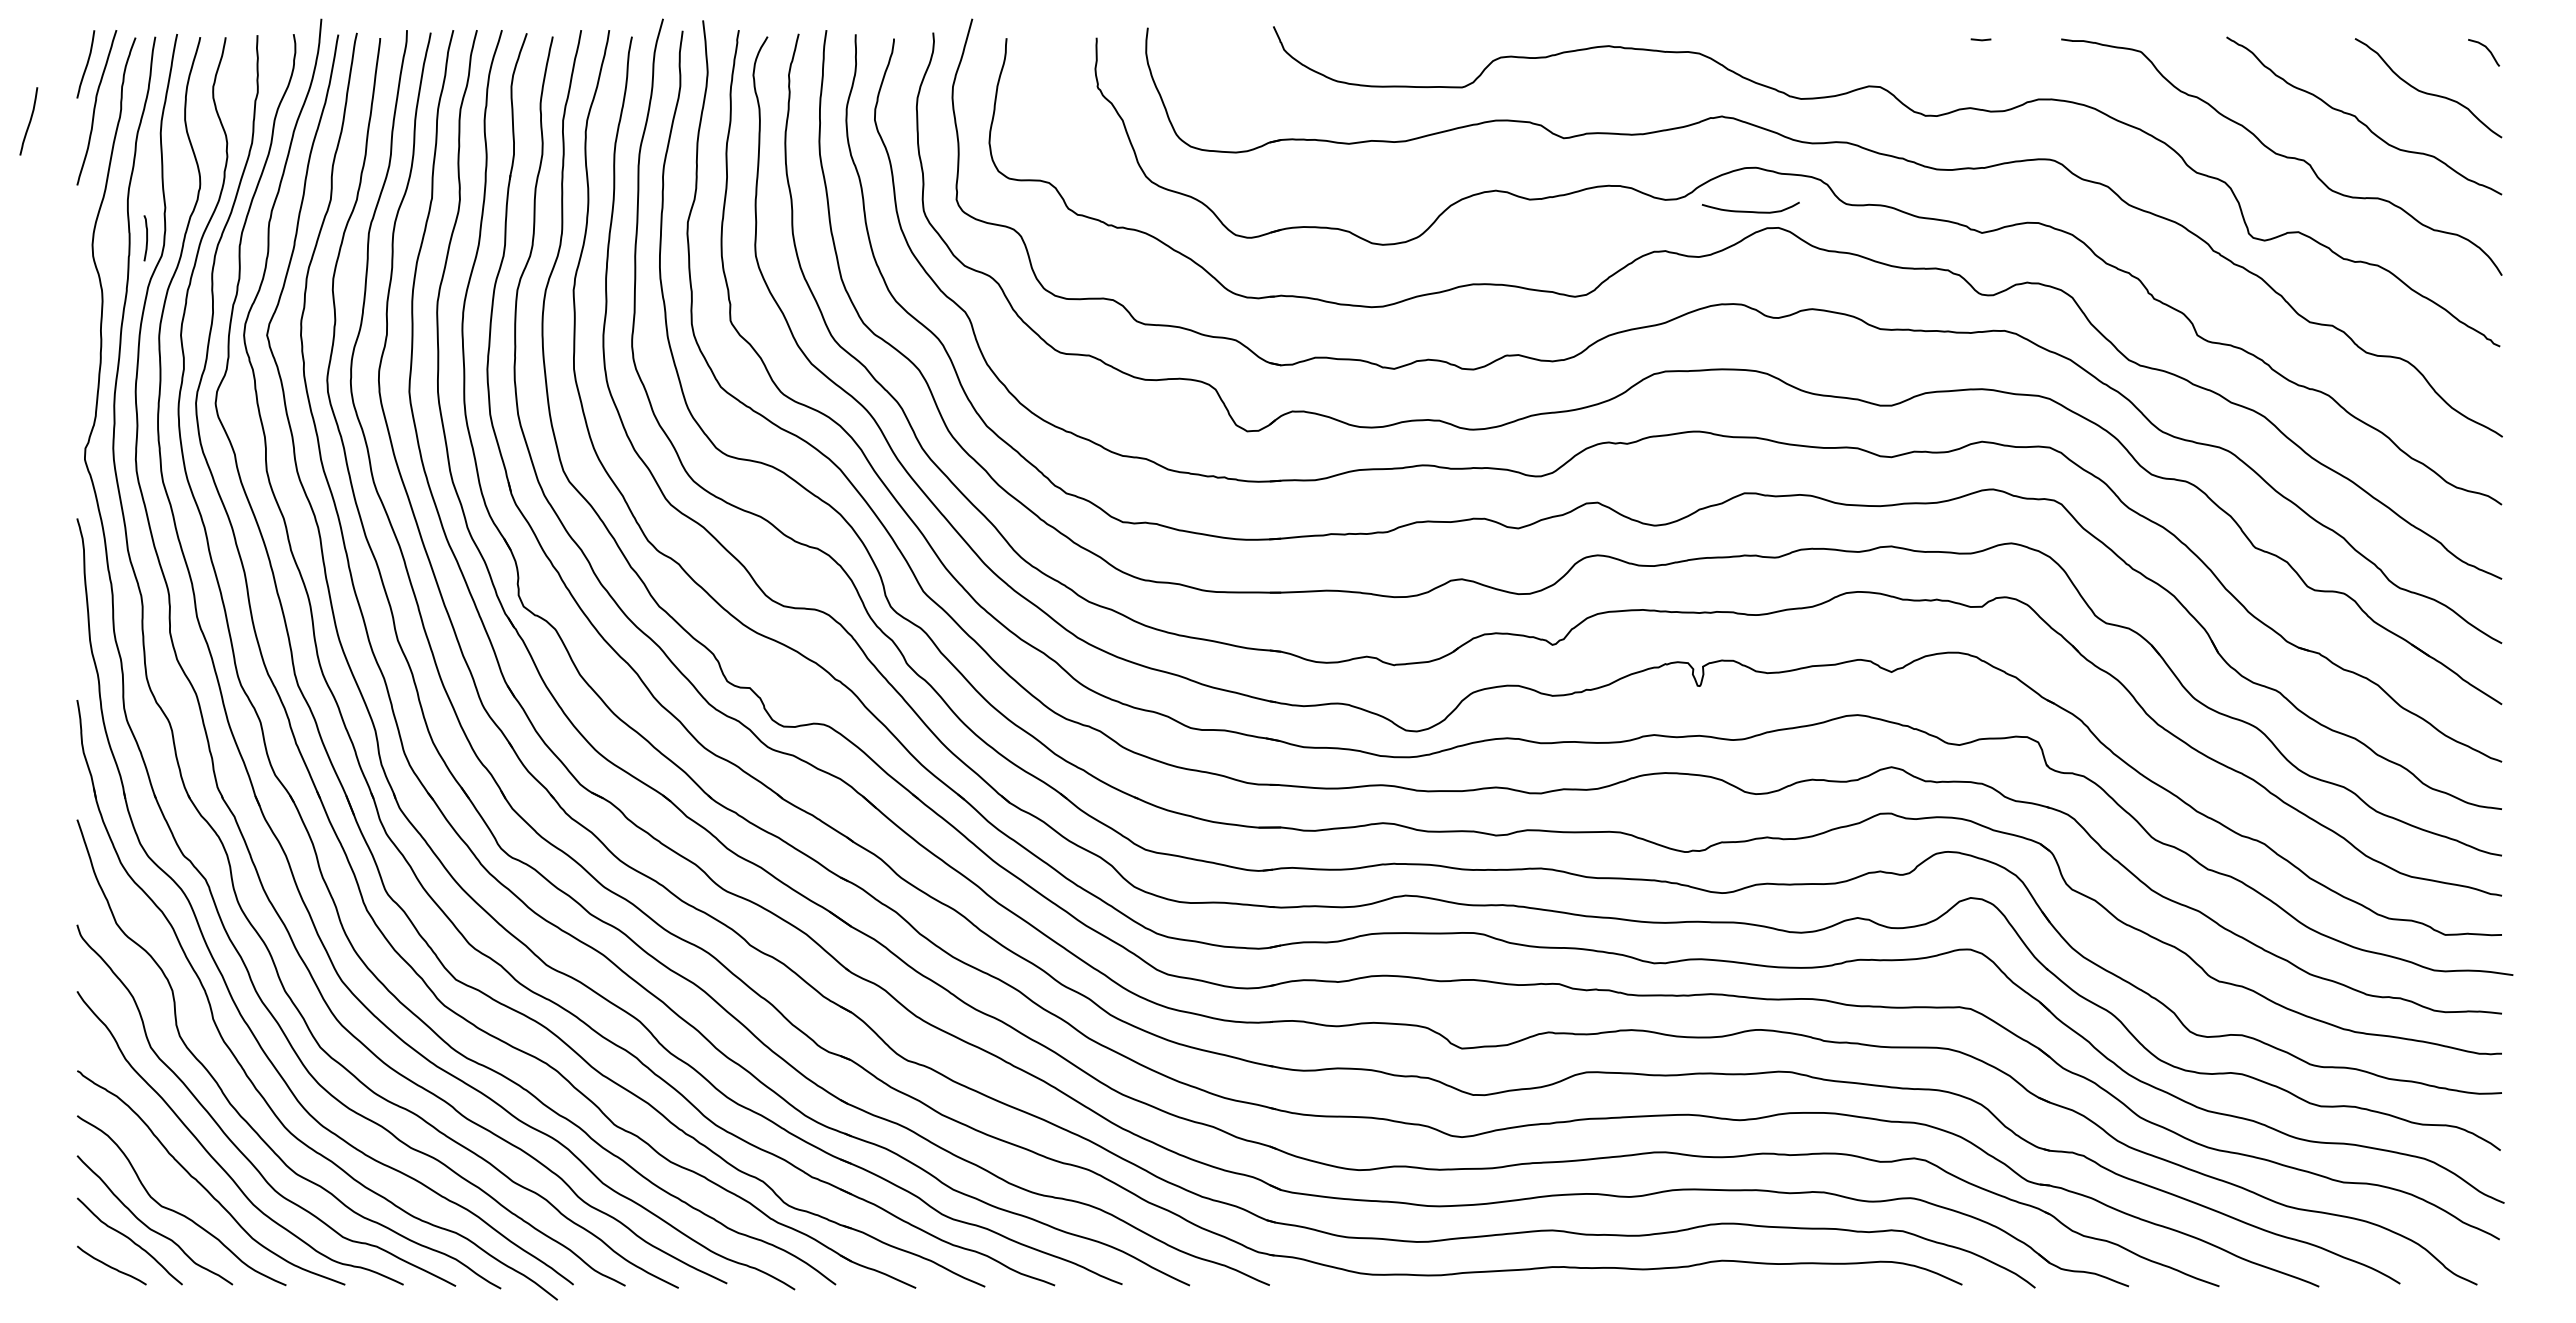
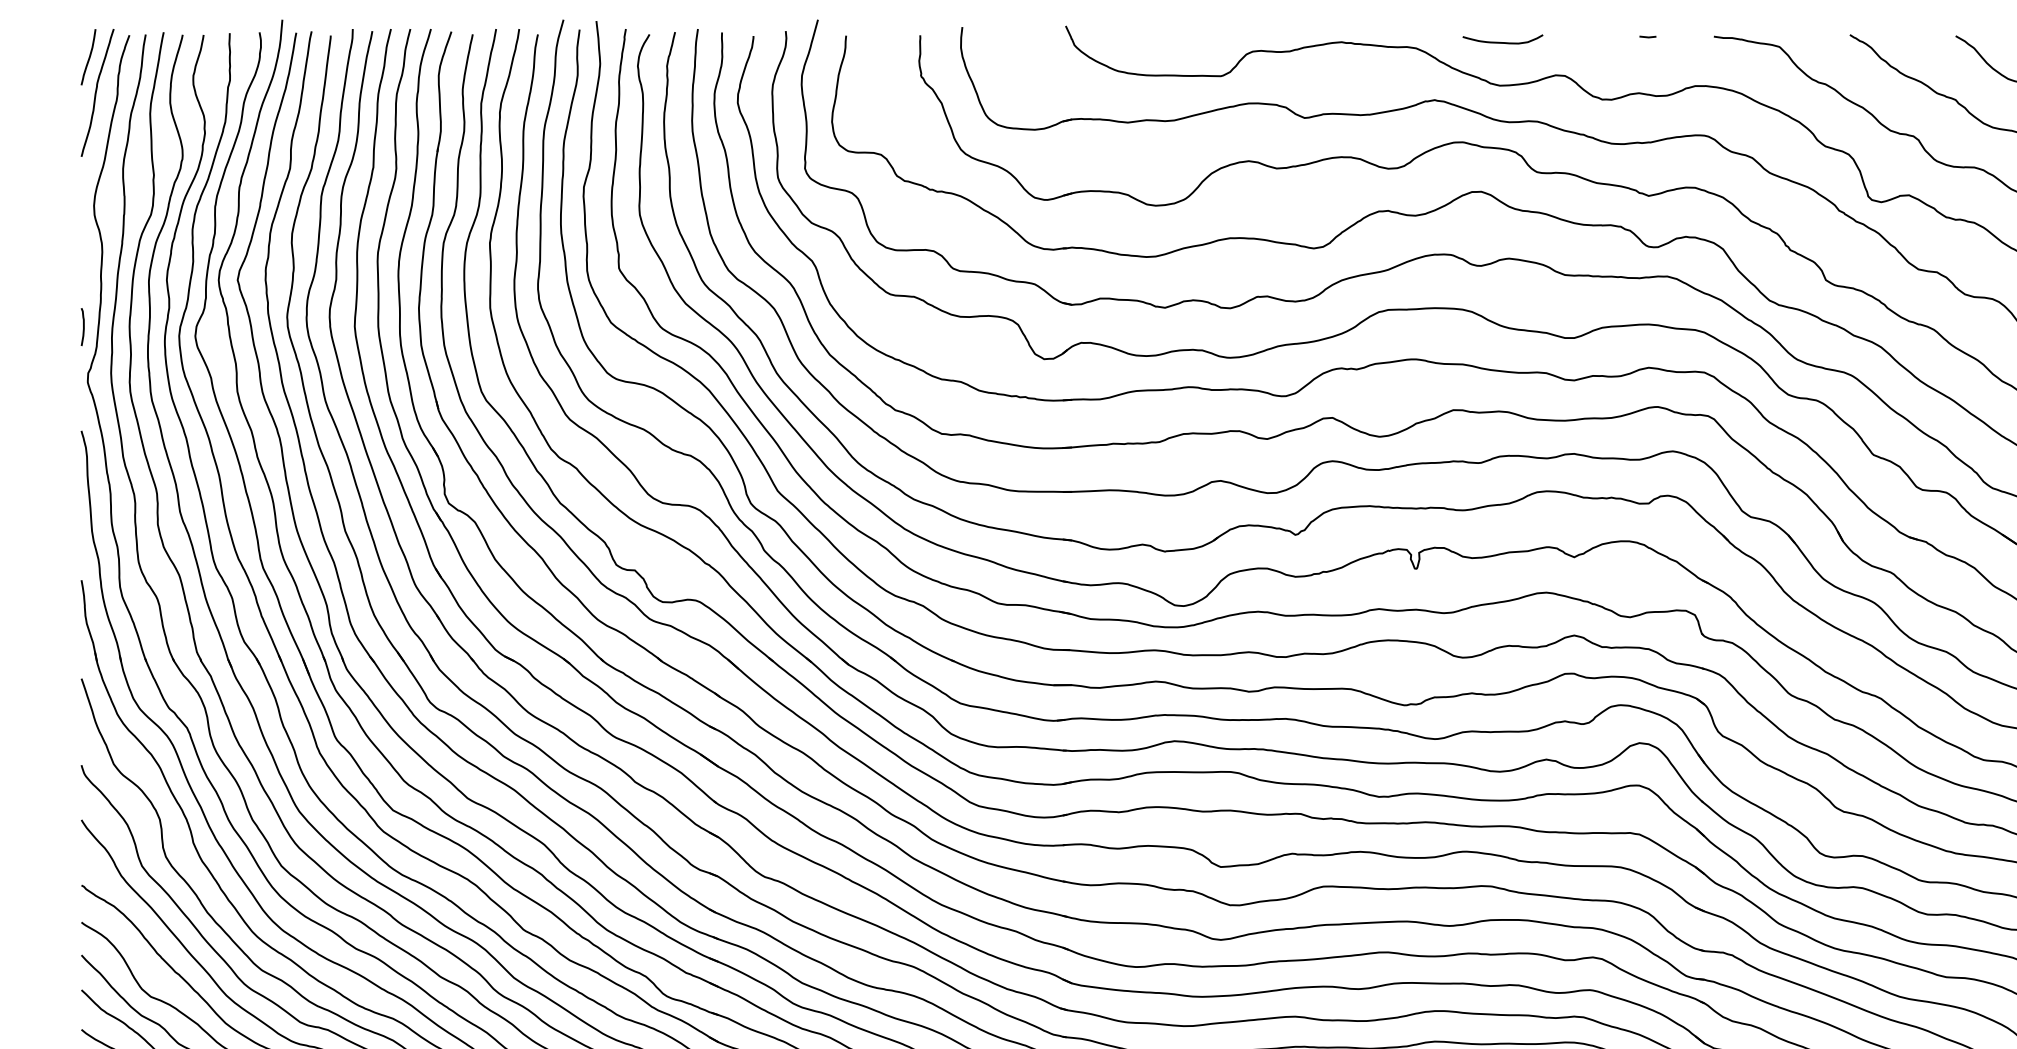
curve: (29, 121) -> (42, 104), removed
curve: (1750, 211) -> (1502, 42), moved
curve: (146, 238) -> (83, 327), moved

